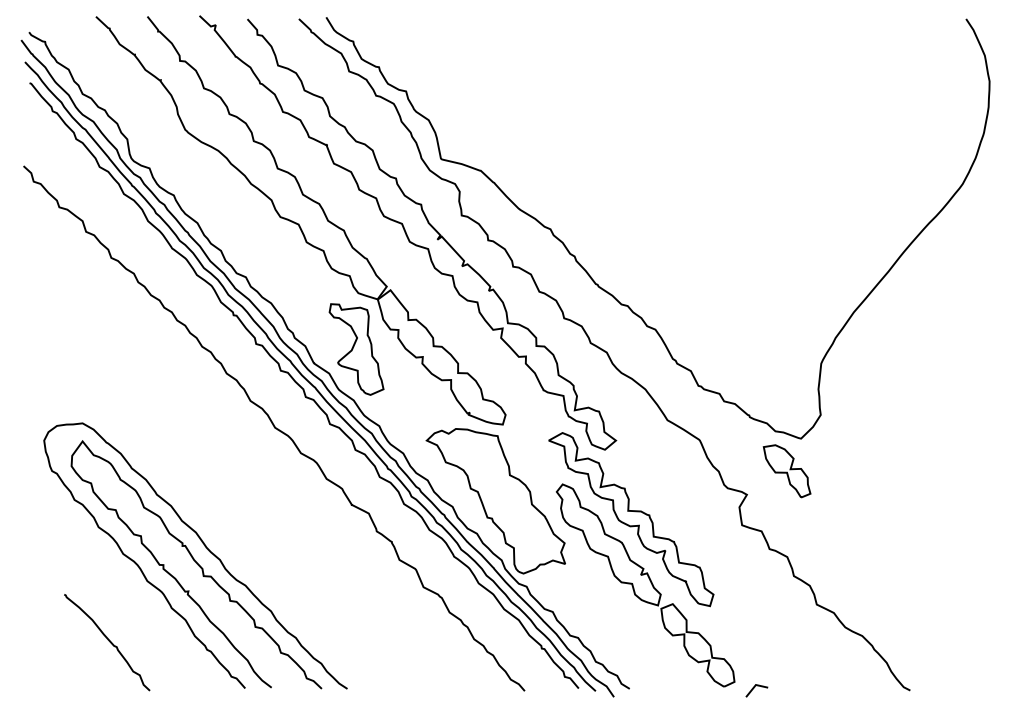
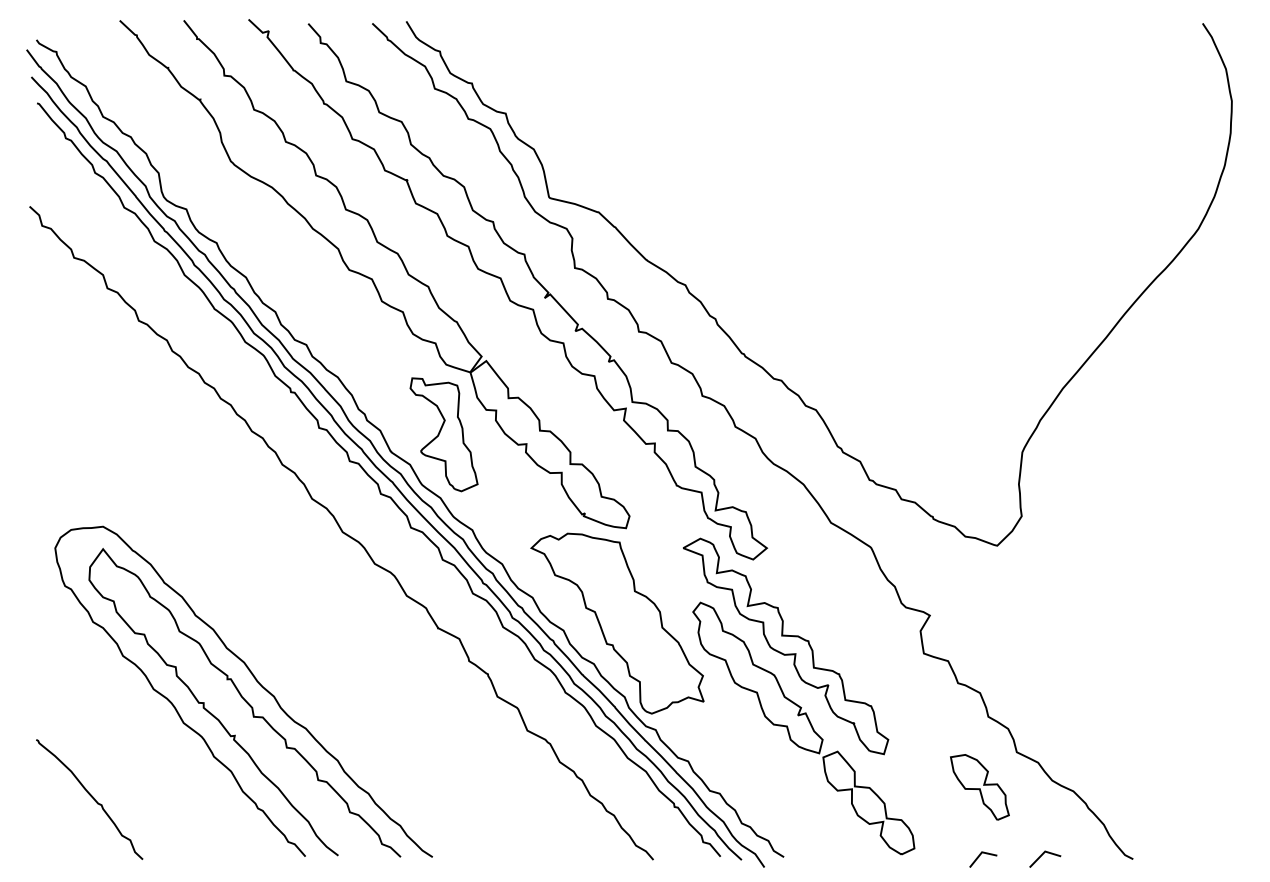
part: (786, 471) -> (979, 787), moved
curve: (108, 640) -> (91, 797), moved
line: (837, 687) -> (1042, 855), added
line: (753, 689) -> (979, 857), moved

